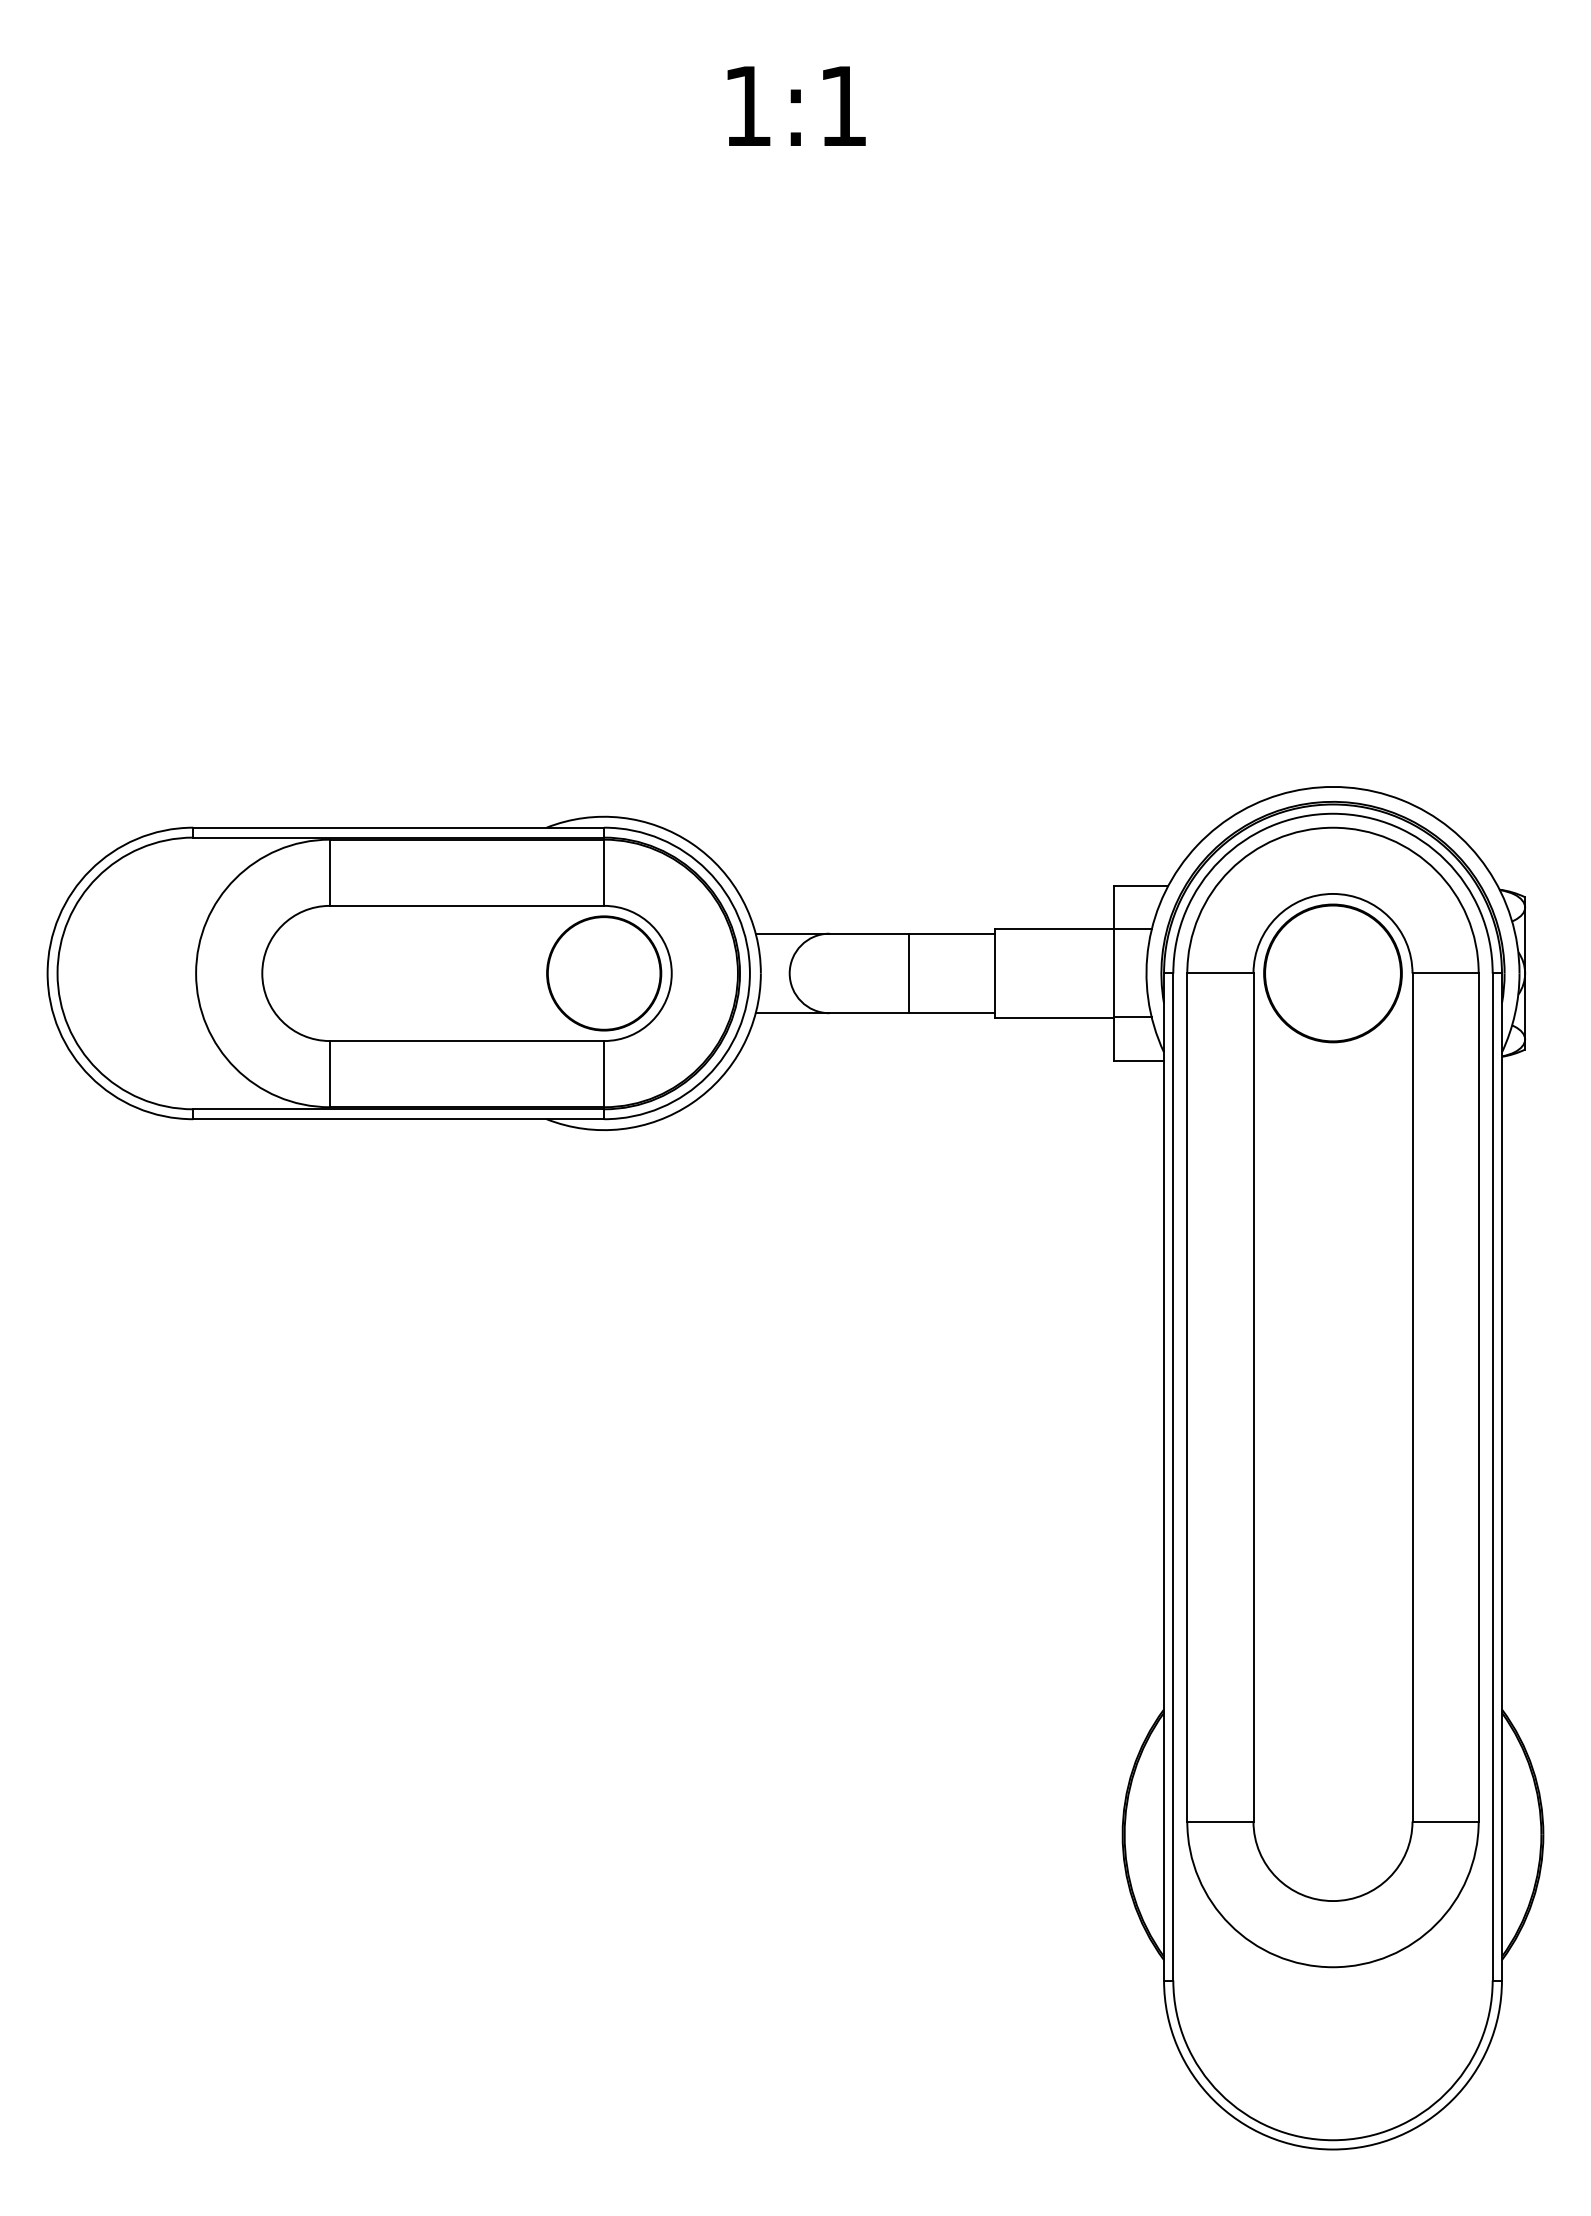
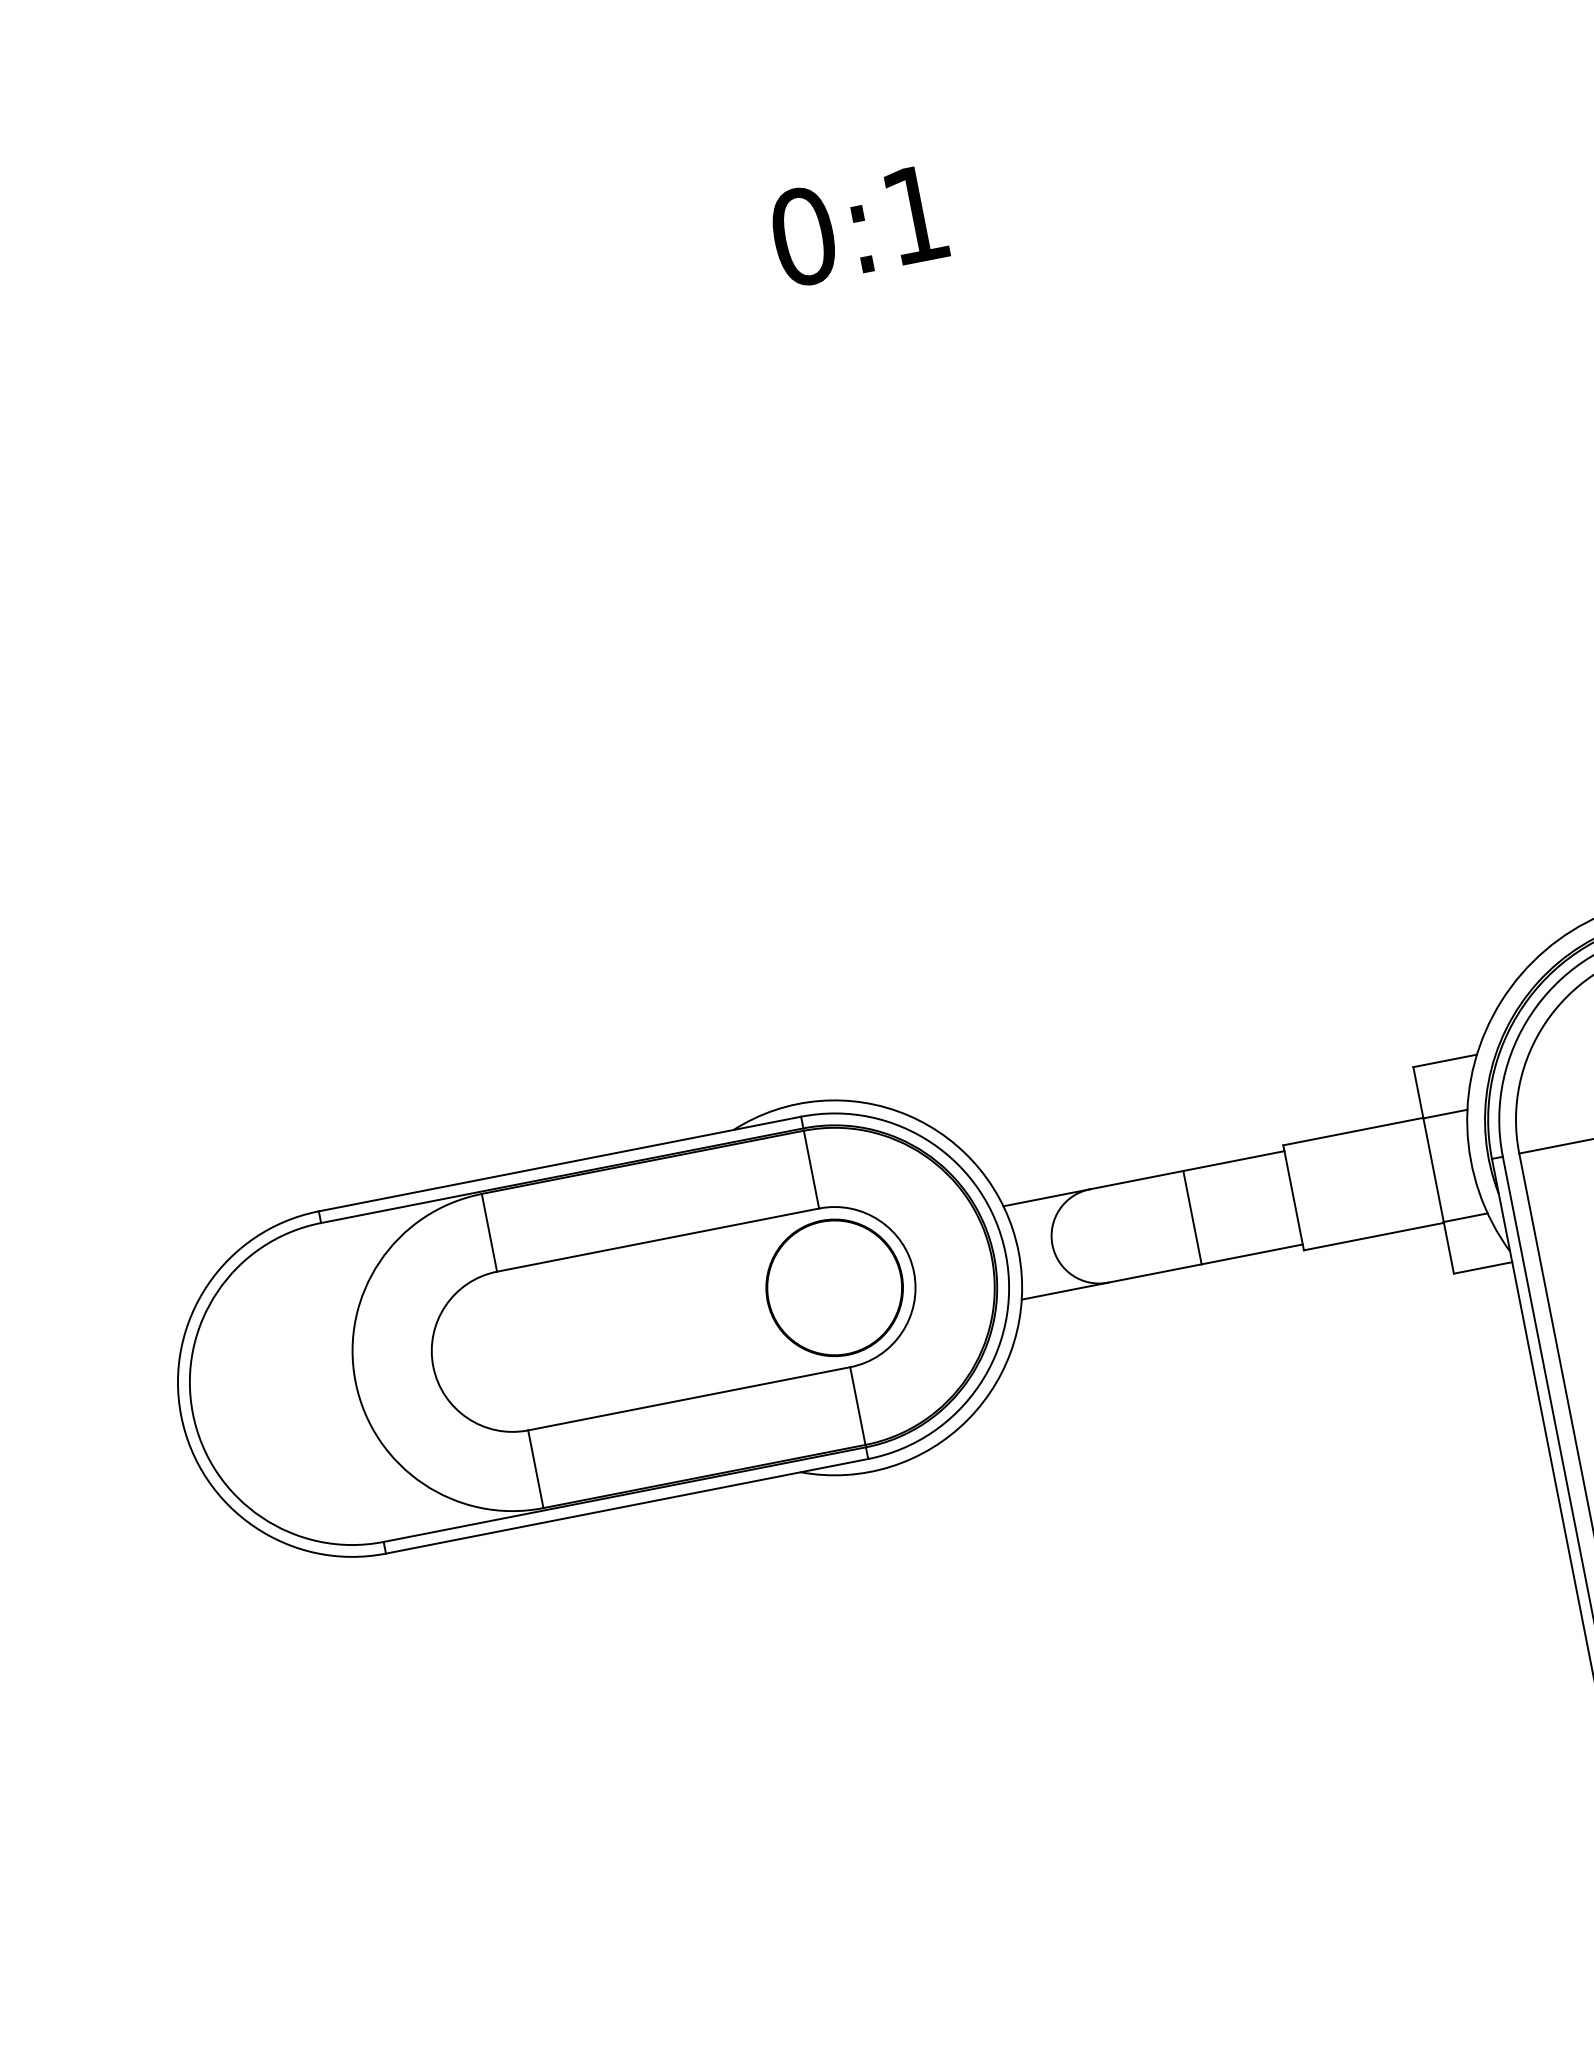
text: (747, 106) -> (803, 237), 1:1 -> 0:1

